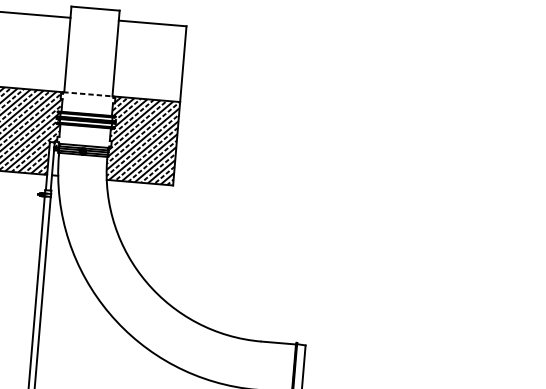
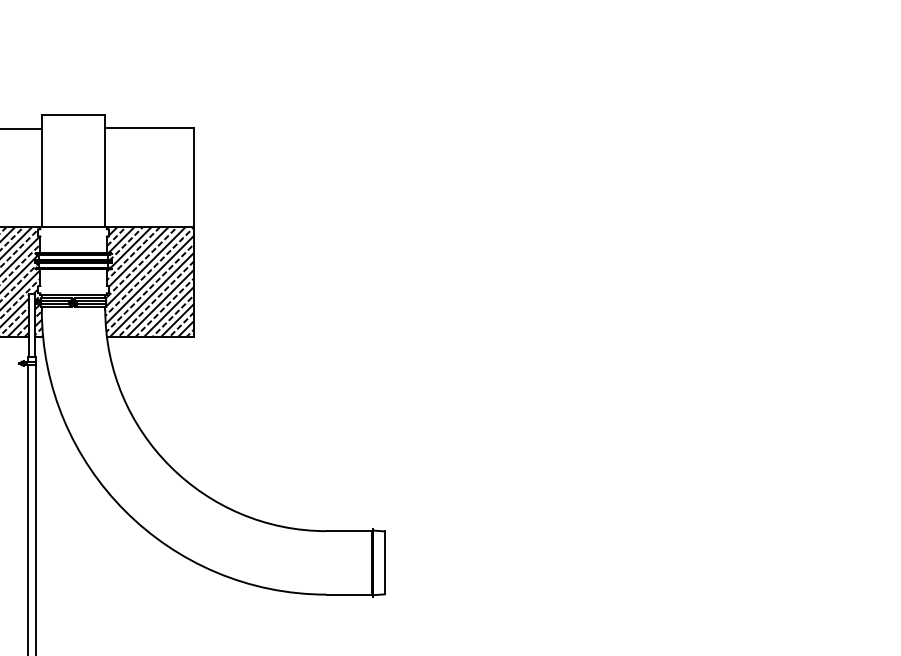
line: (89, 94) -> (74, 227), dashed -> solid
hatch: (55, 162) -> (38, 320), added

